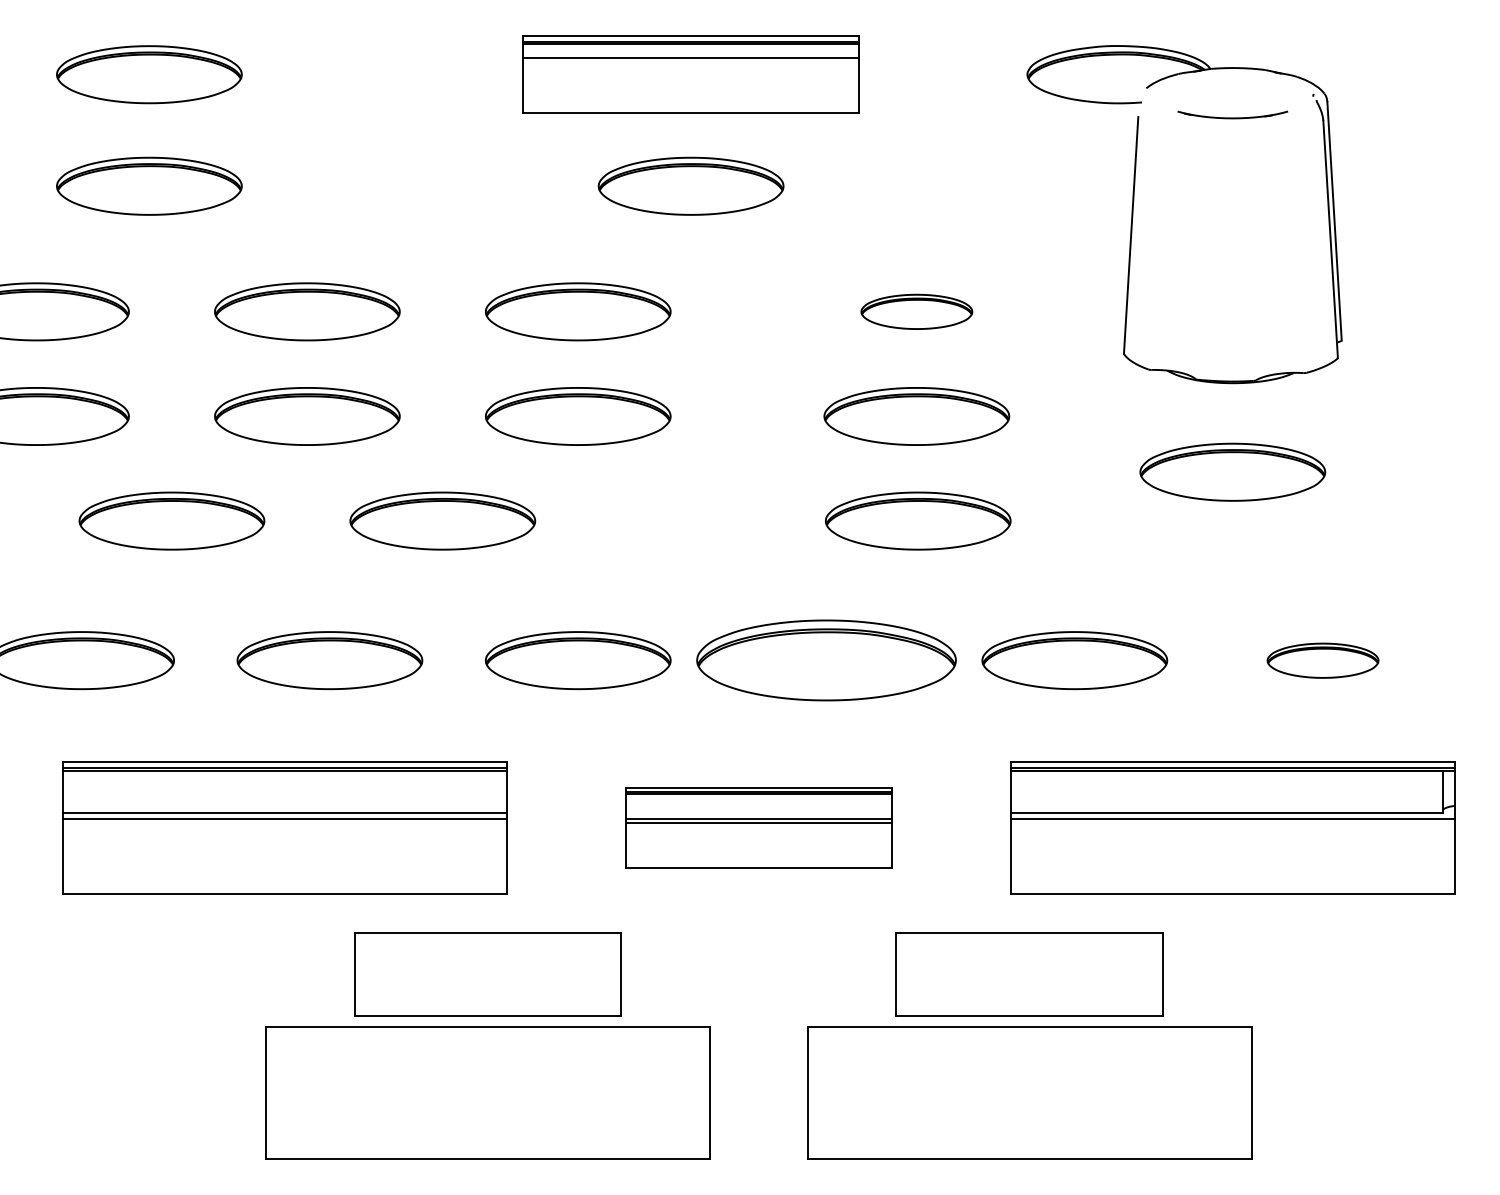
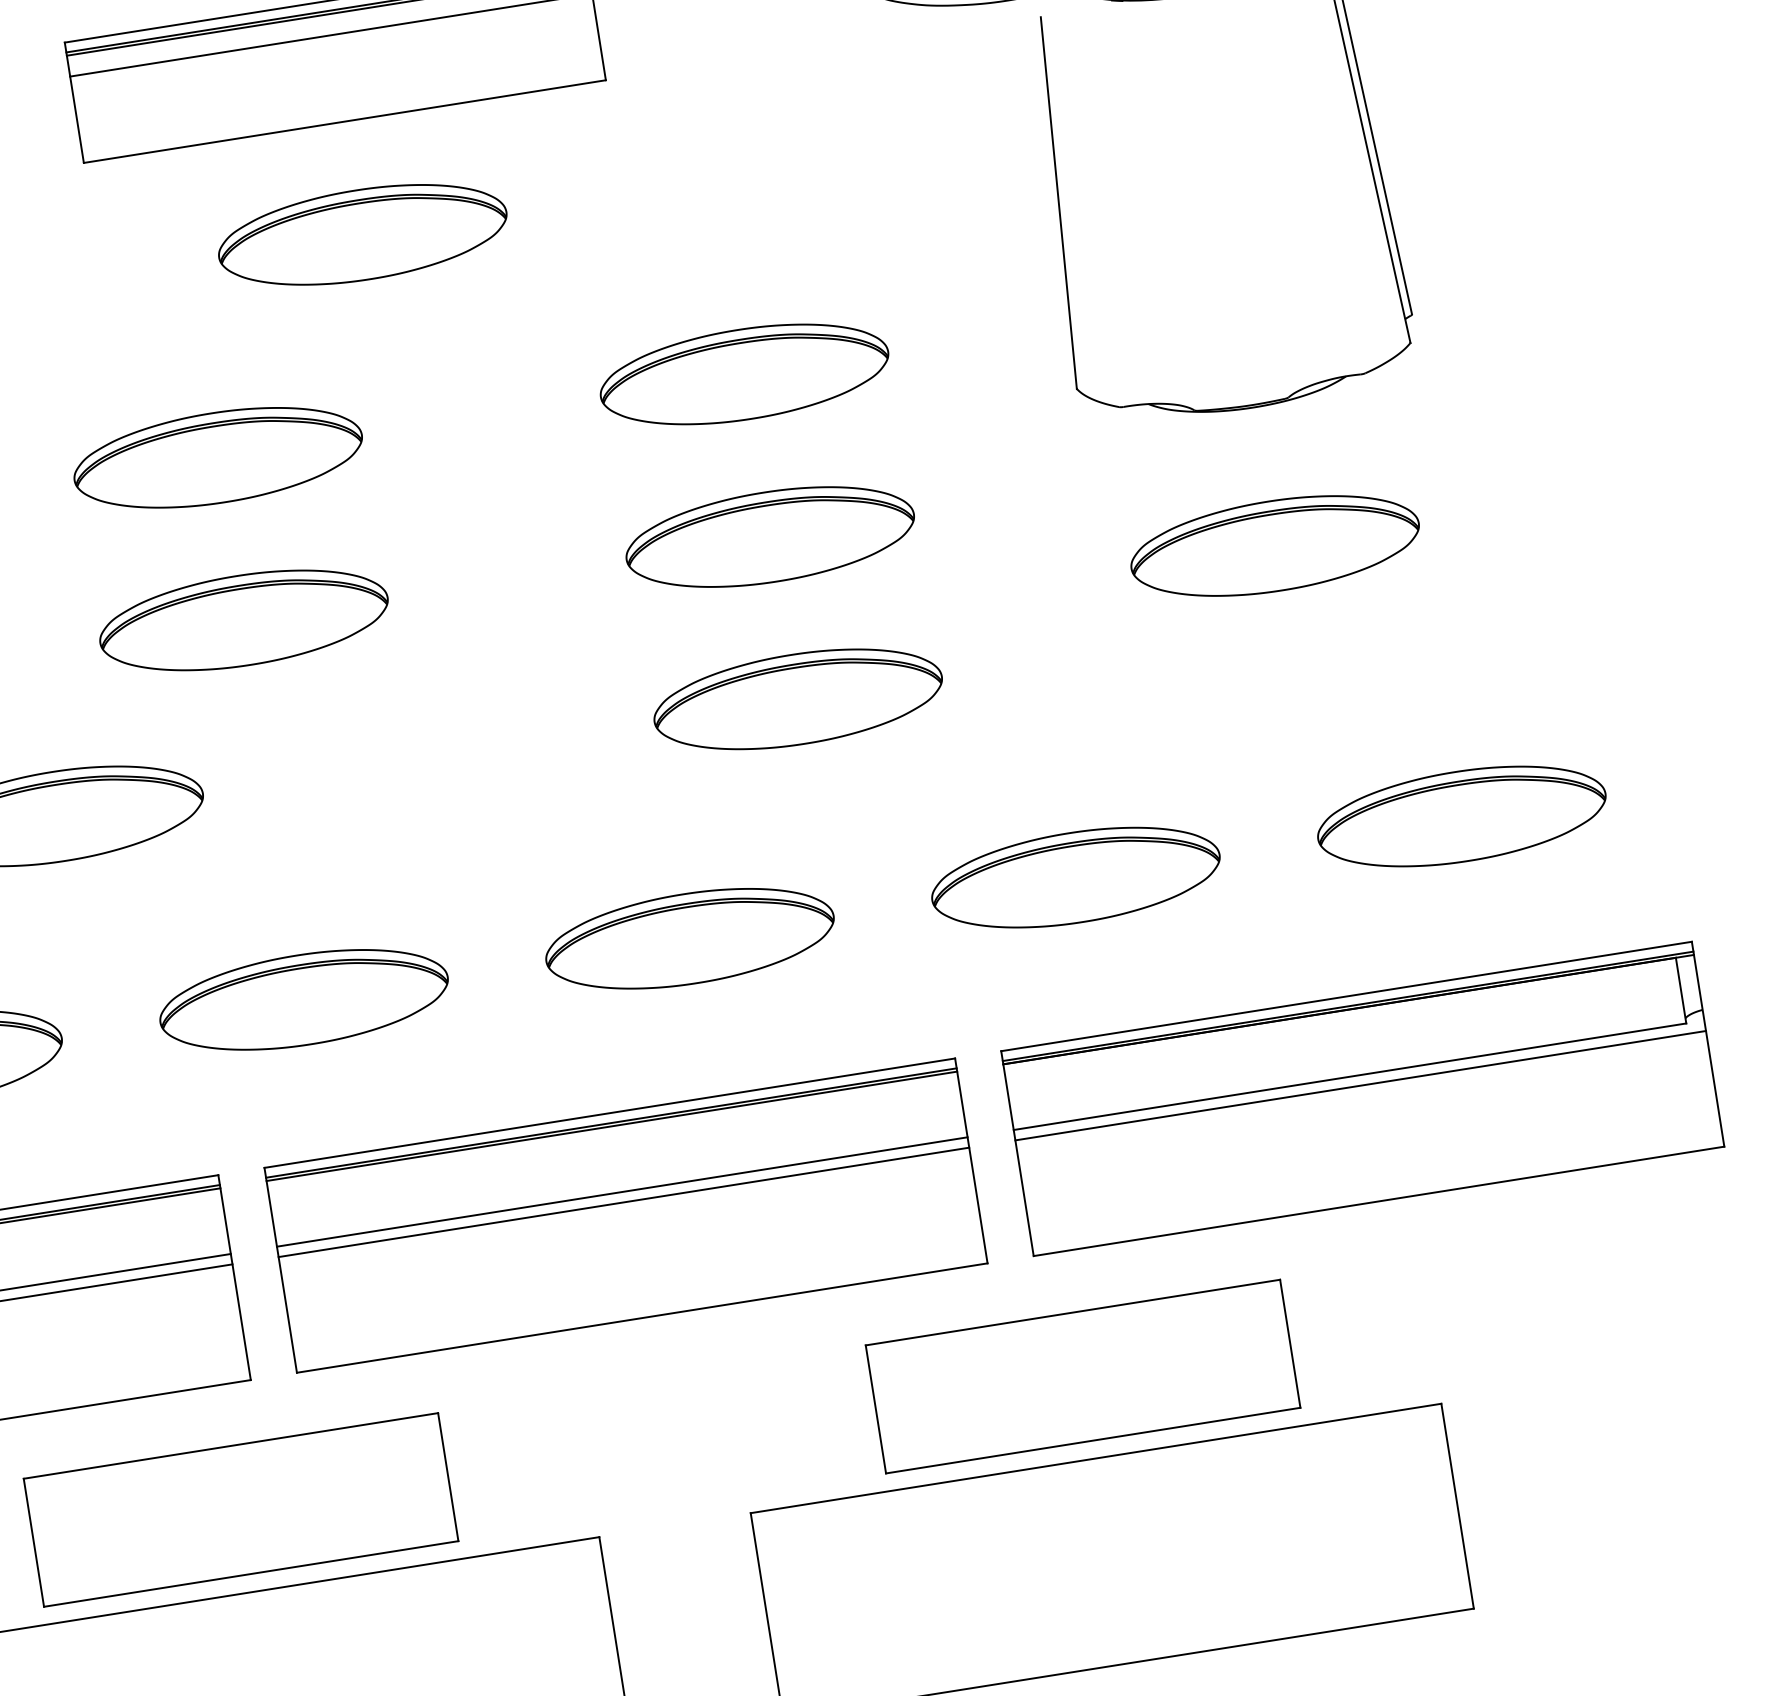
part: (916, 311) -> (743, 373), size x1.67
part: (826, 660) -> (689, 938), size x0.71
part: (1322, 660) -> (1460, 816), size x1.67
part: (758, 827) -> (625, 1214), size x1.67

